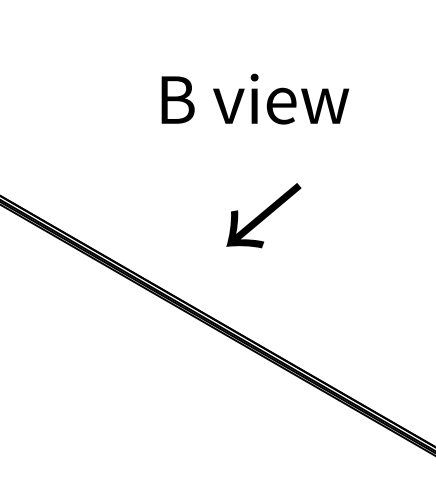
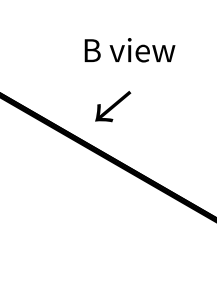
text: (264, 215) -> (113, 106), moved

